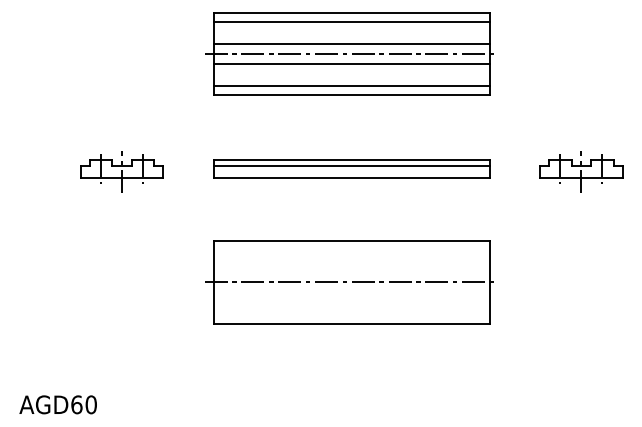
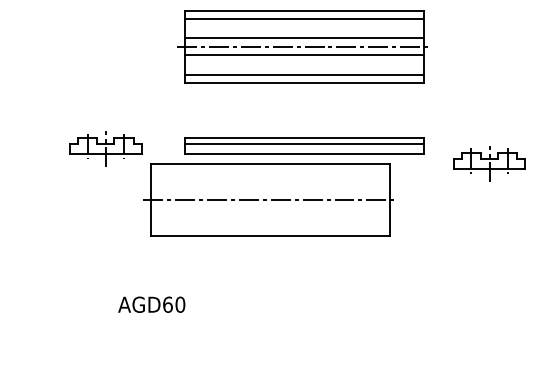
part: (581, 171) -> (489, 163), moved
part: (349, 282) -> (268, 200), moved
text: (57, 404) -> (151, 304), moved

